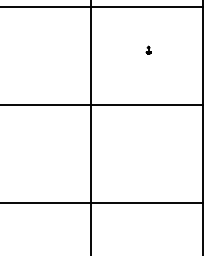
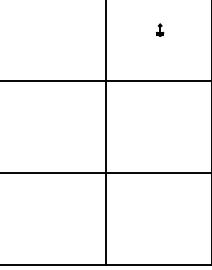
part: (148, 49) -> (160, 29), size x1.67

